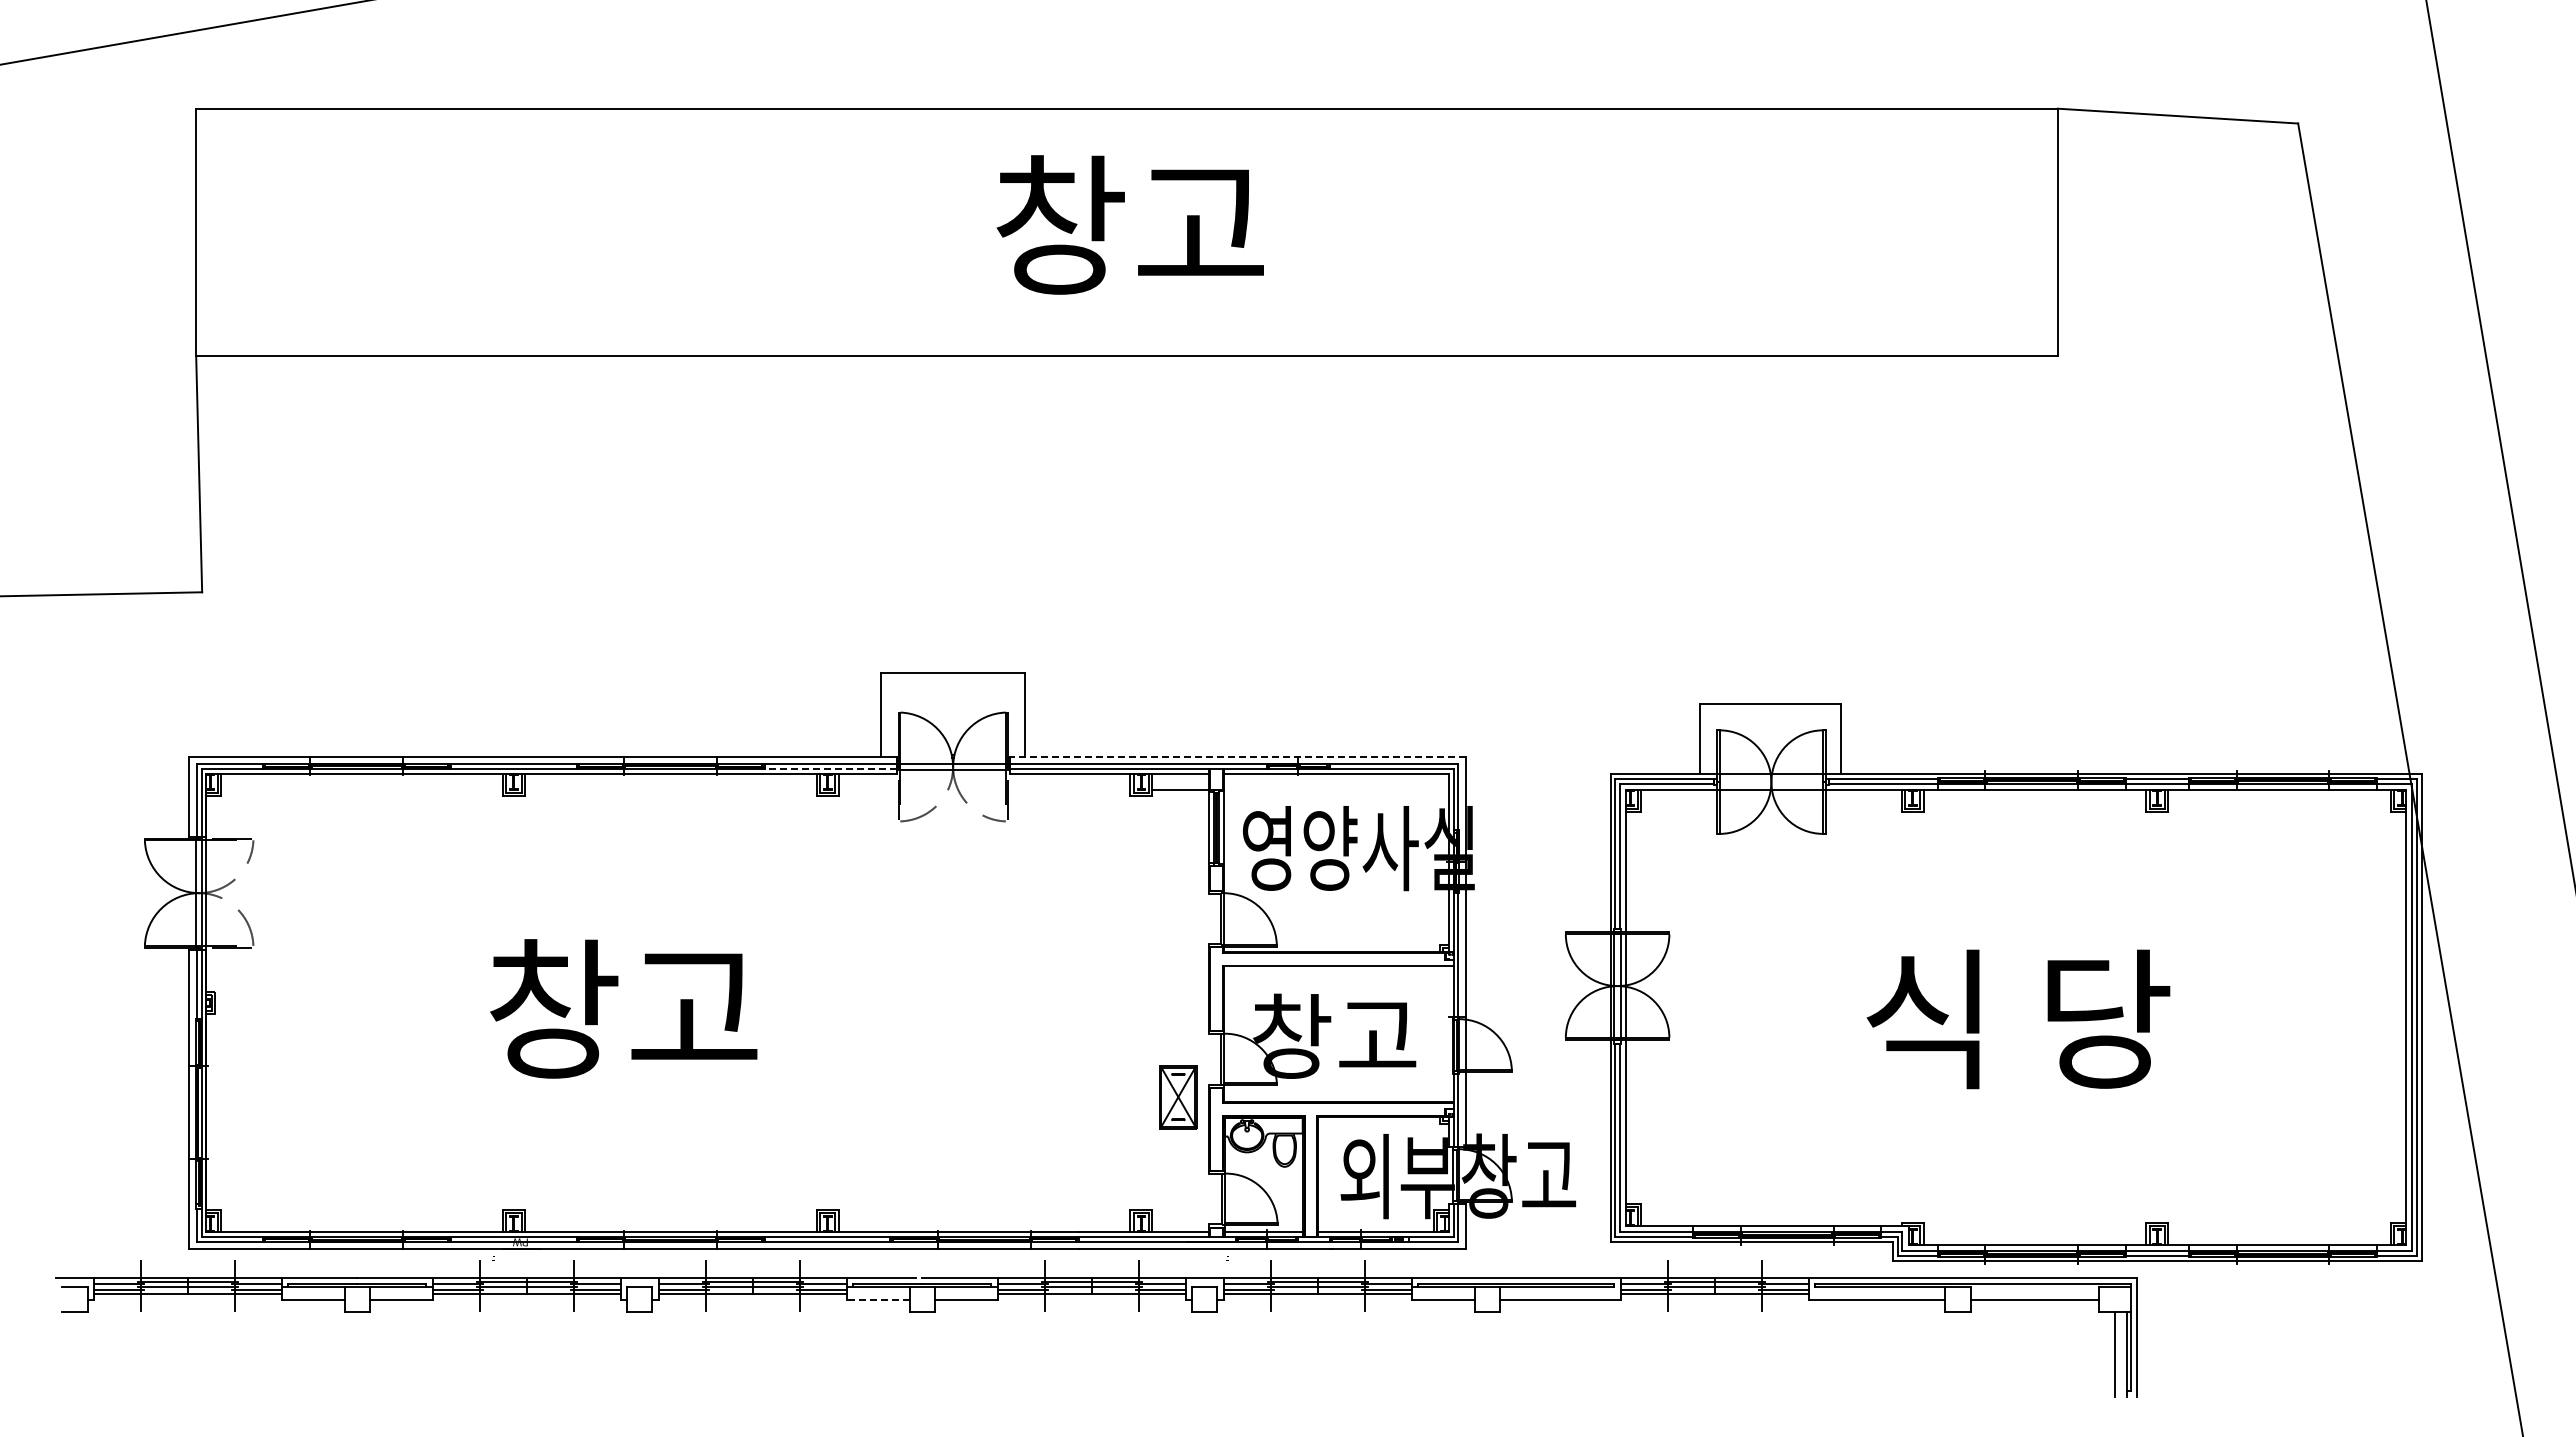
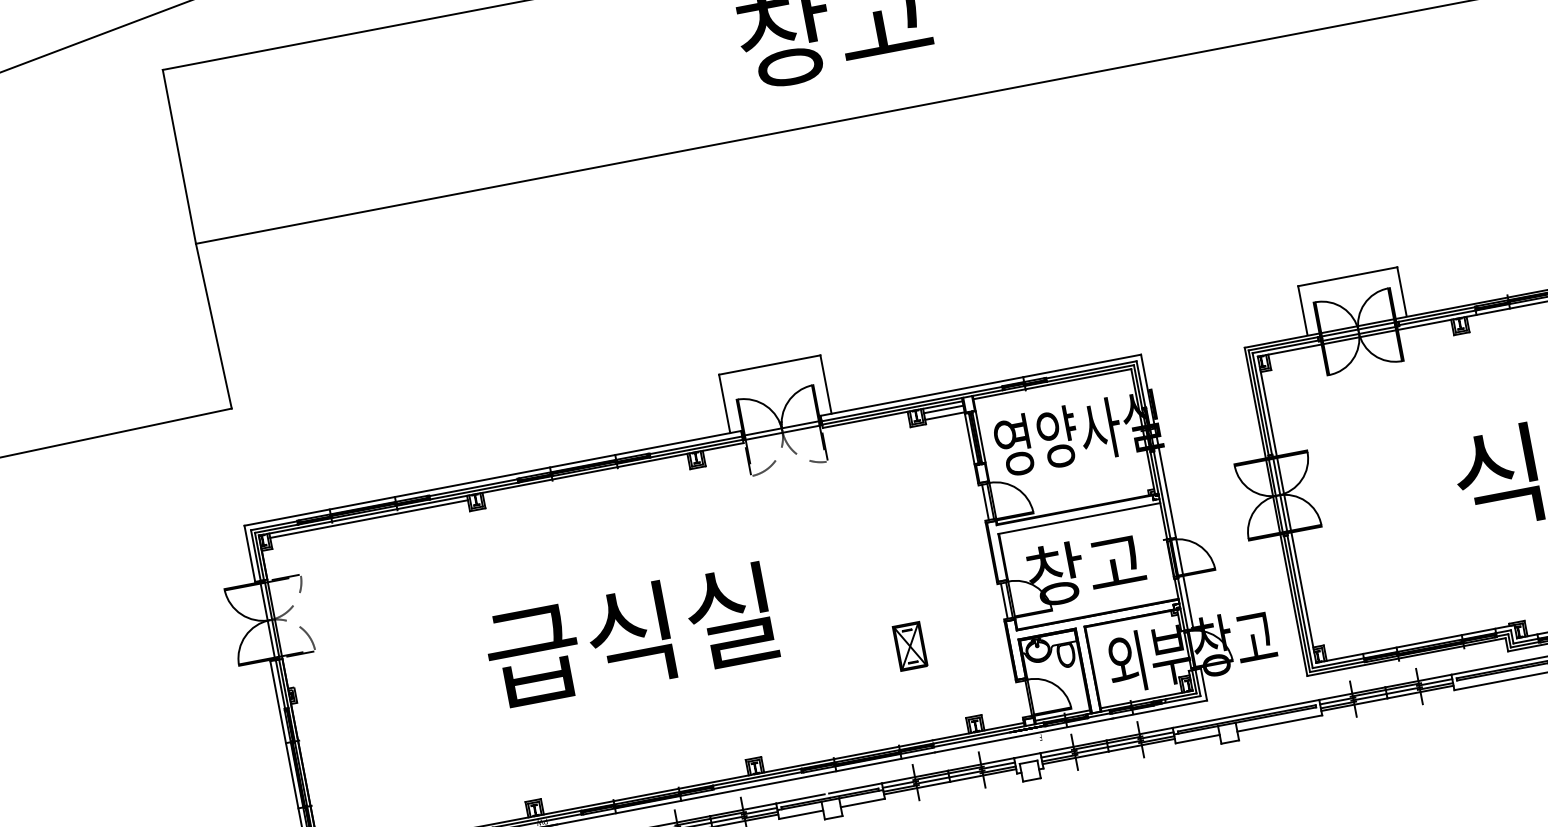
line: (1237, 756) -> (980, 385), dashed -> solid
line: (830, 769) -> (696, 448), dashed -> solid
line: (1771, 778) -> (1358, 329), added
line: (361, 780) -> (368, 519), added
line: (1180, 780) -> (943, 409), added
line: (1771, 785) -> (1359, 334), added
line: (1213, 918) -> (985, 502), added
text: (690, 1009) -> (630, 636), 창고 -> 급식실
line: (1213, 1059) -> (1004, 601), added
part: (1178, 1097) -> (910, 646), moved
line: (877, 1299) -> (800, 814), dashed -> solid

